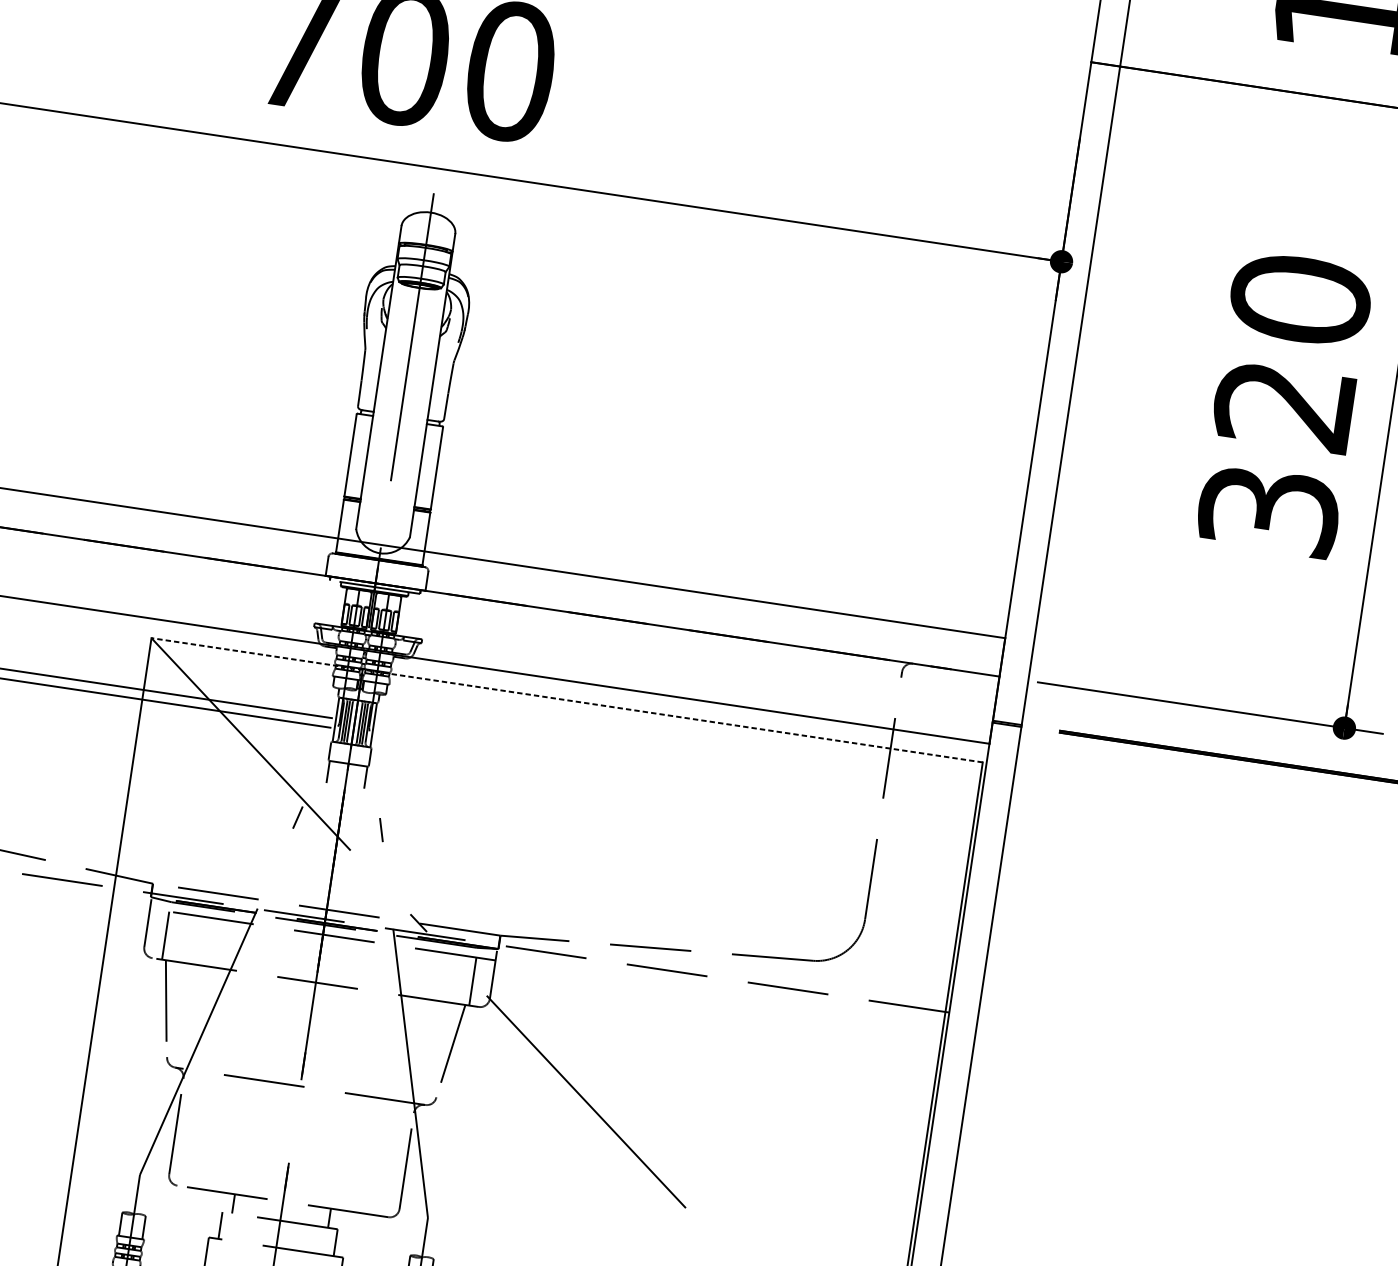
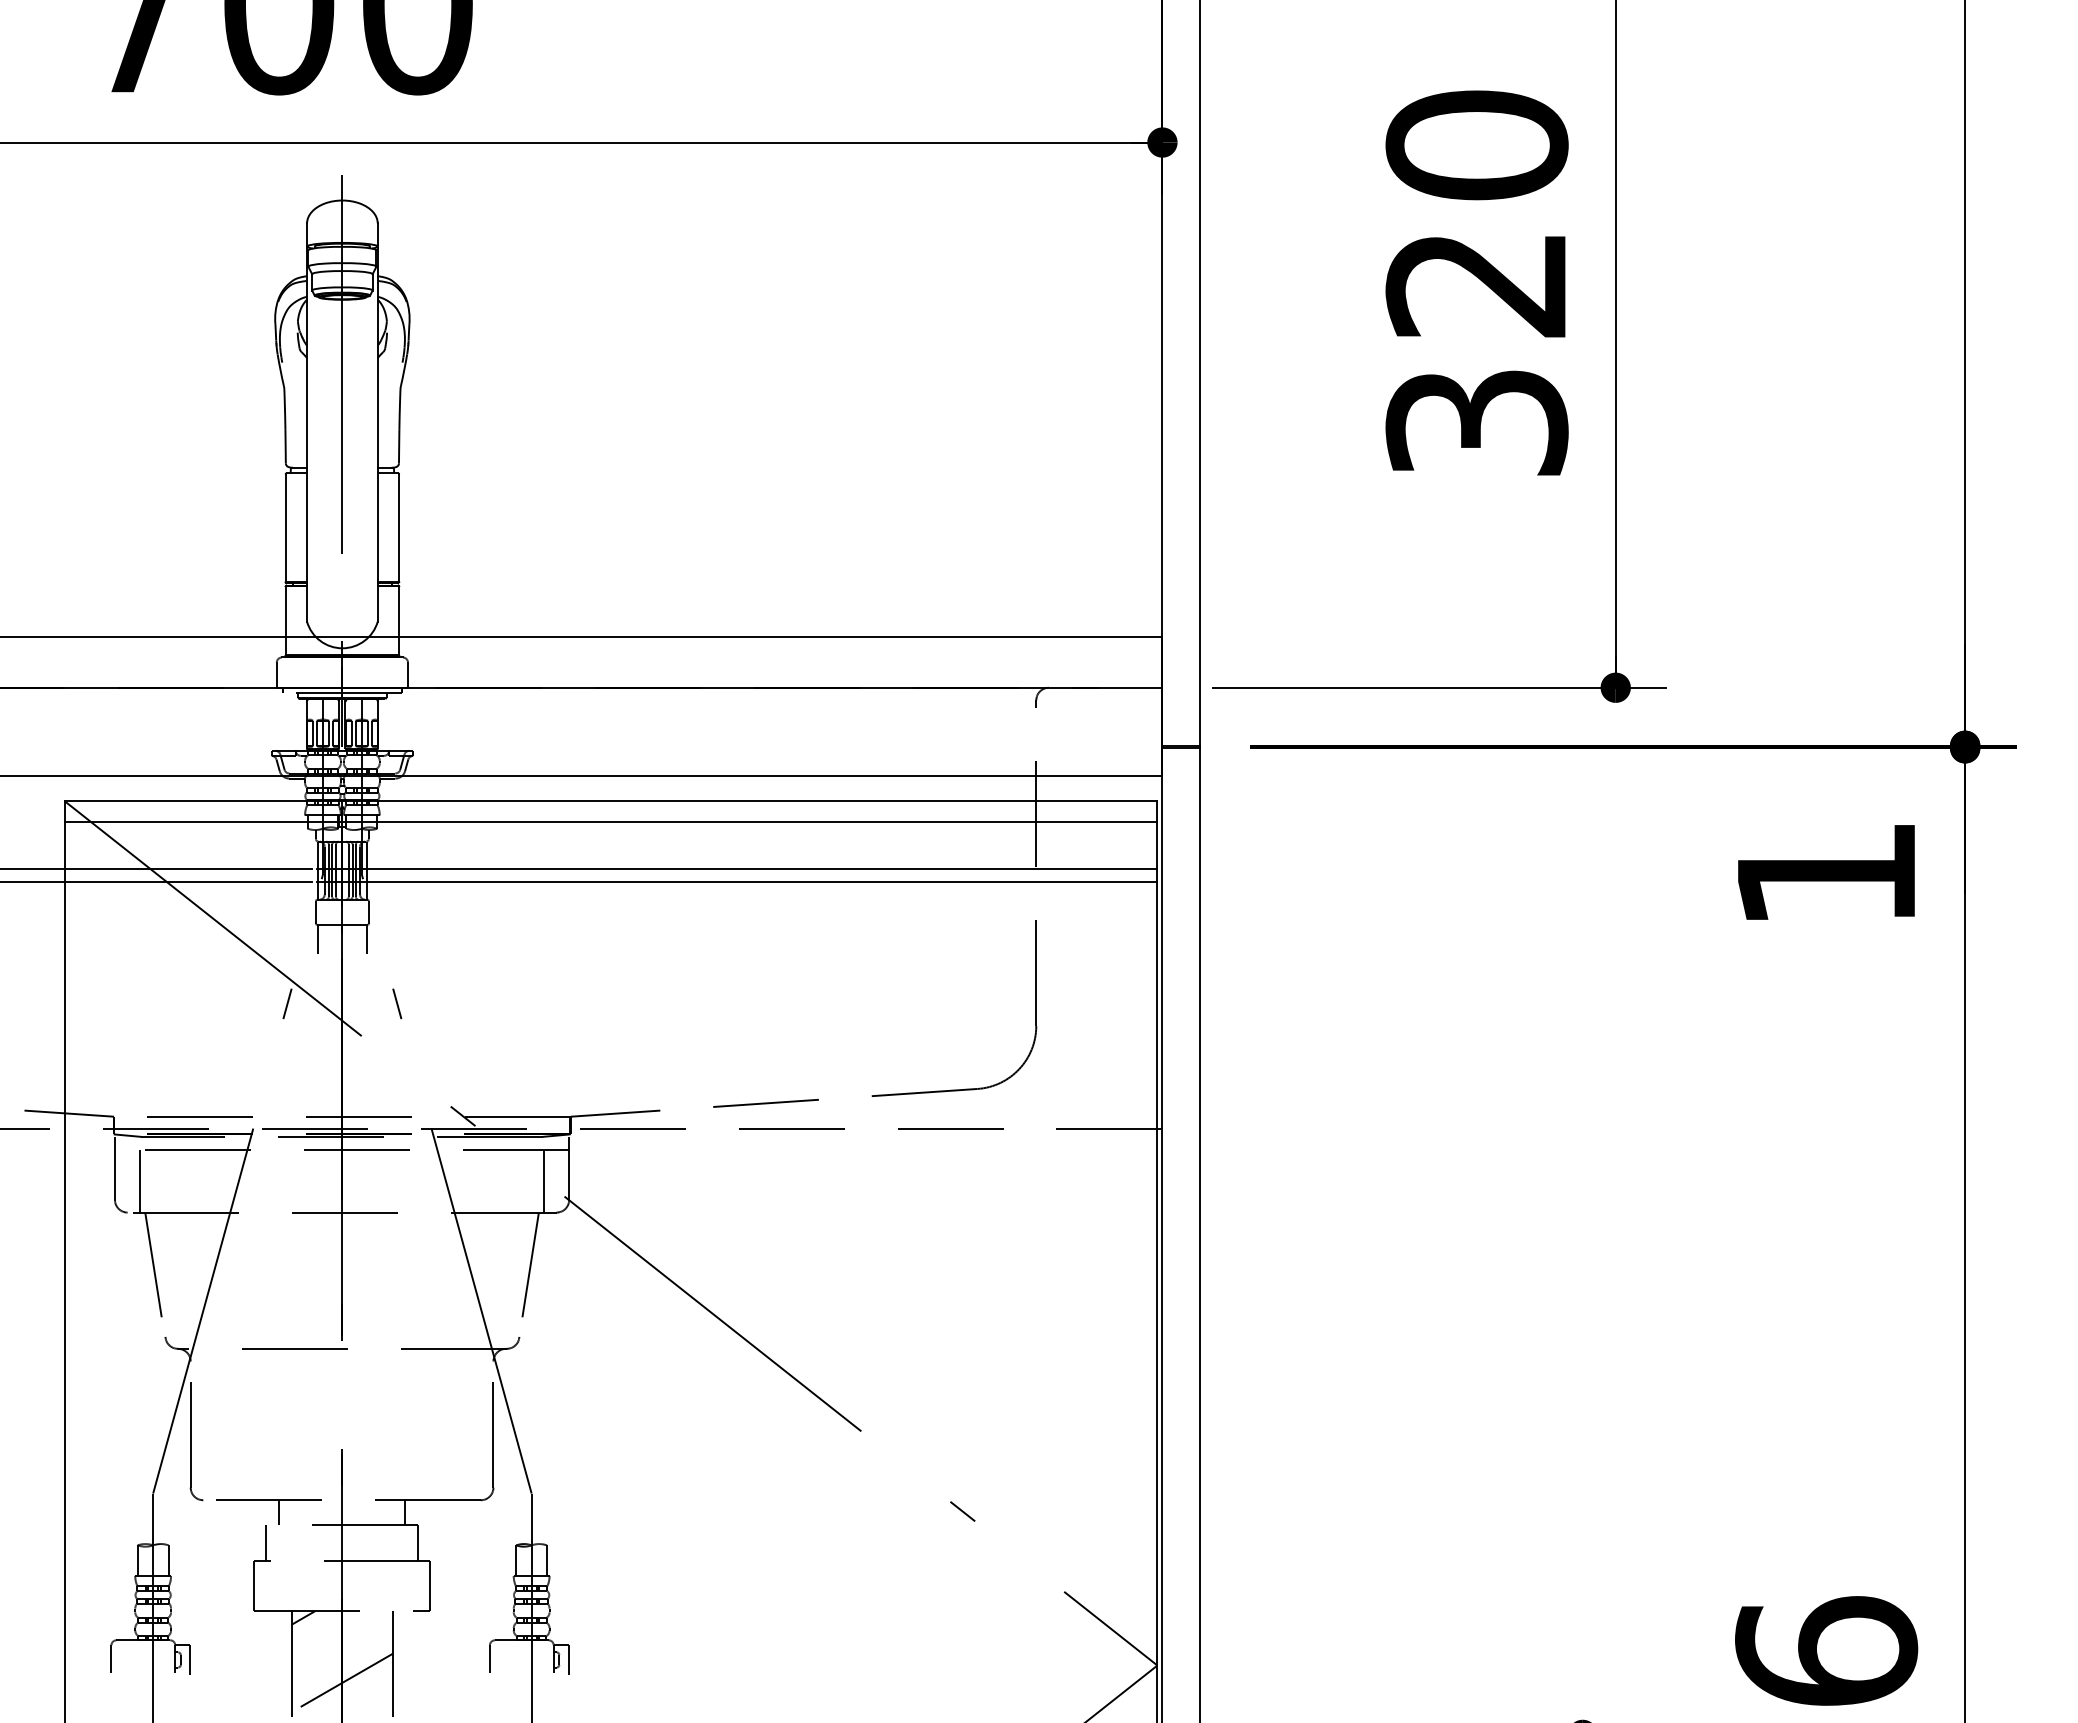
line: (566, 700) -> (610, 801), dashed -> solid
line: (564, 715) -> (610, 821), added
line: (655, 766) -> (737, 869), added
line: (654, 776) -> (737, 882), added

